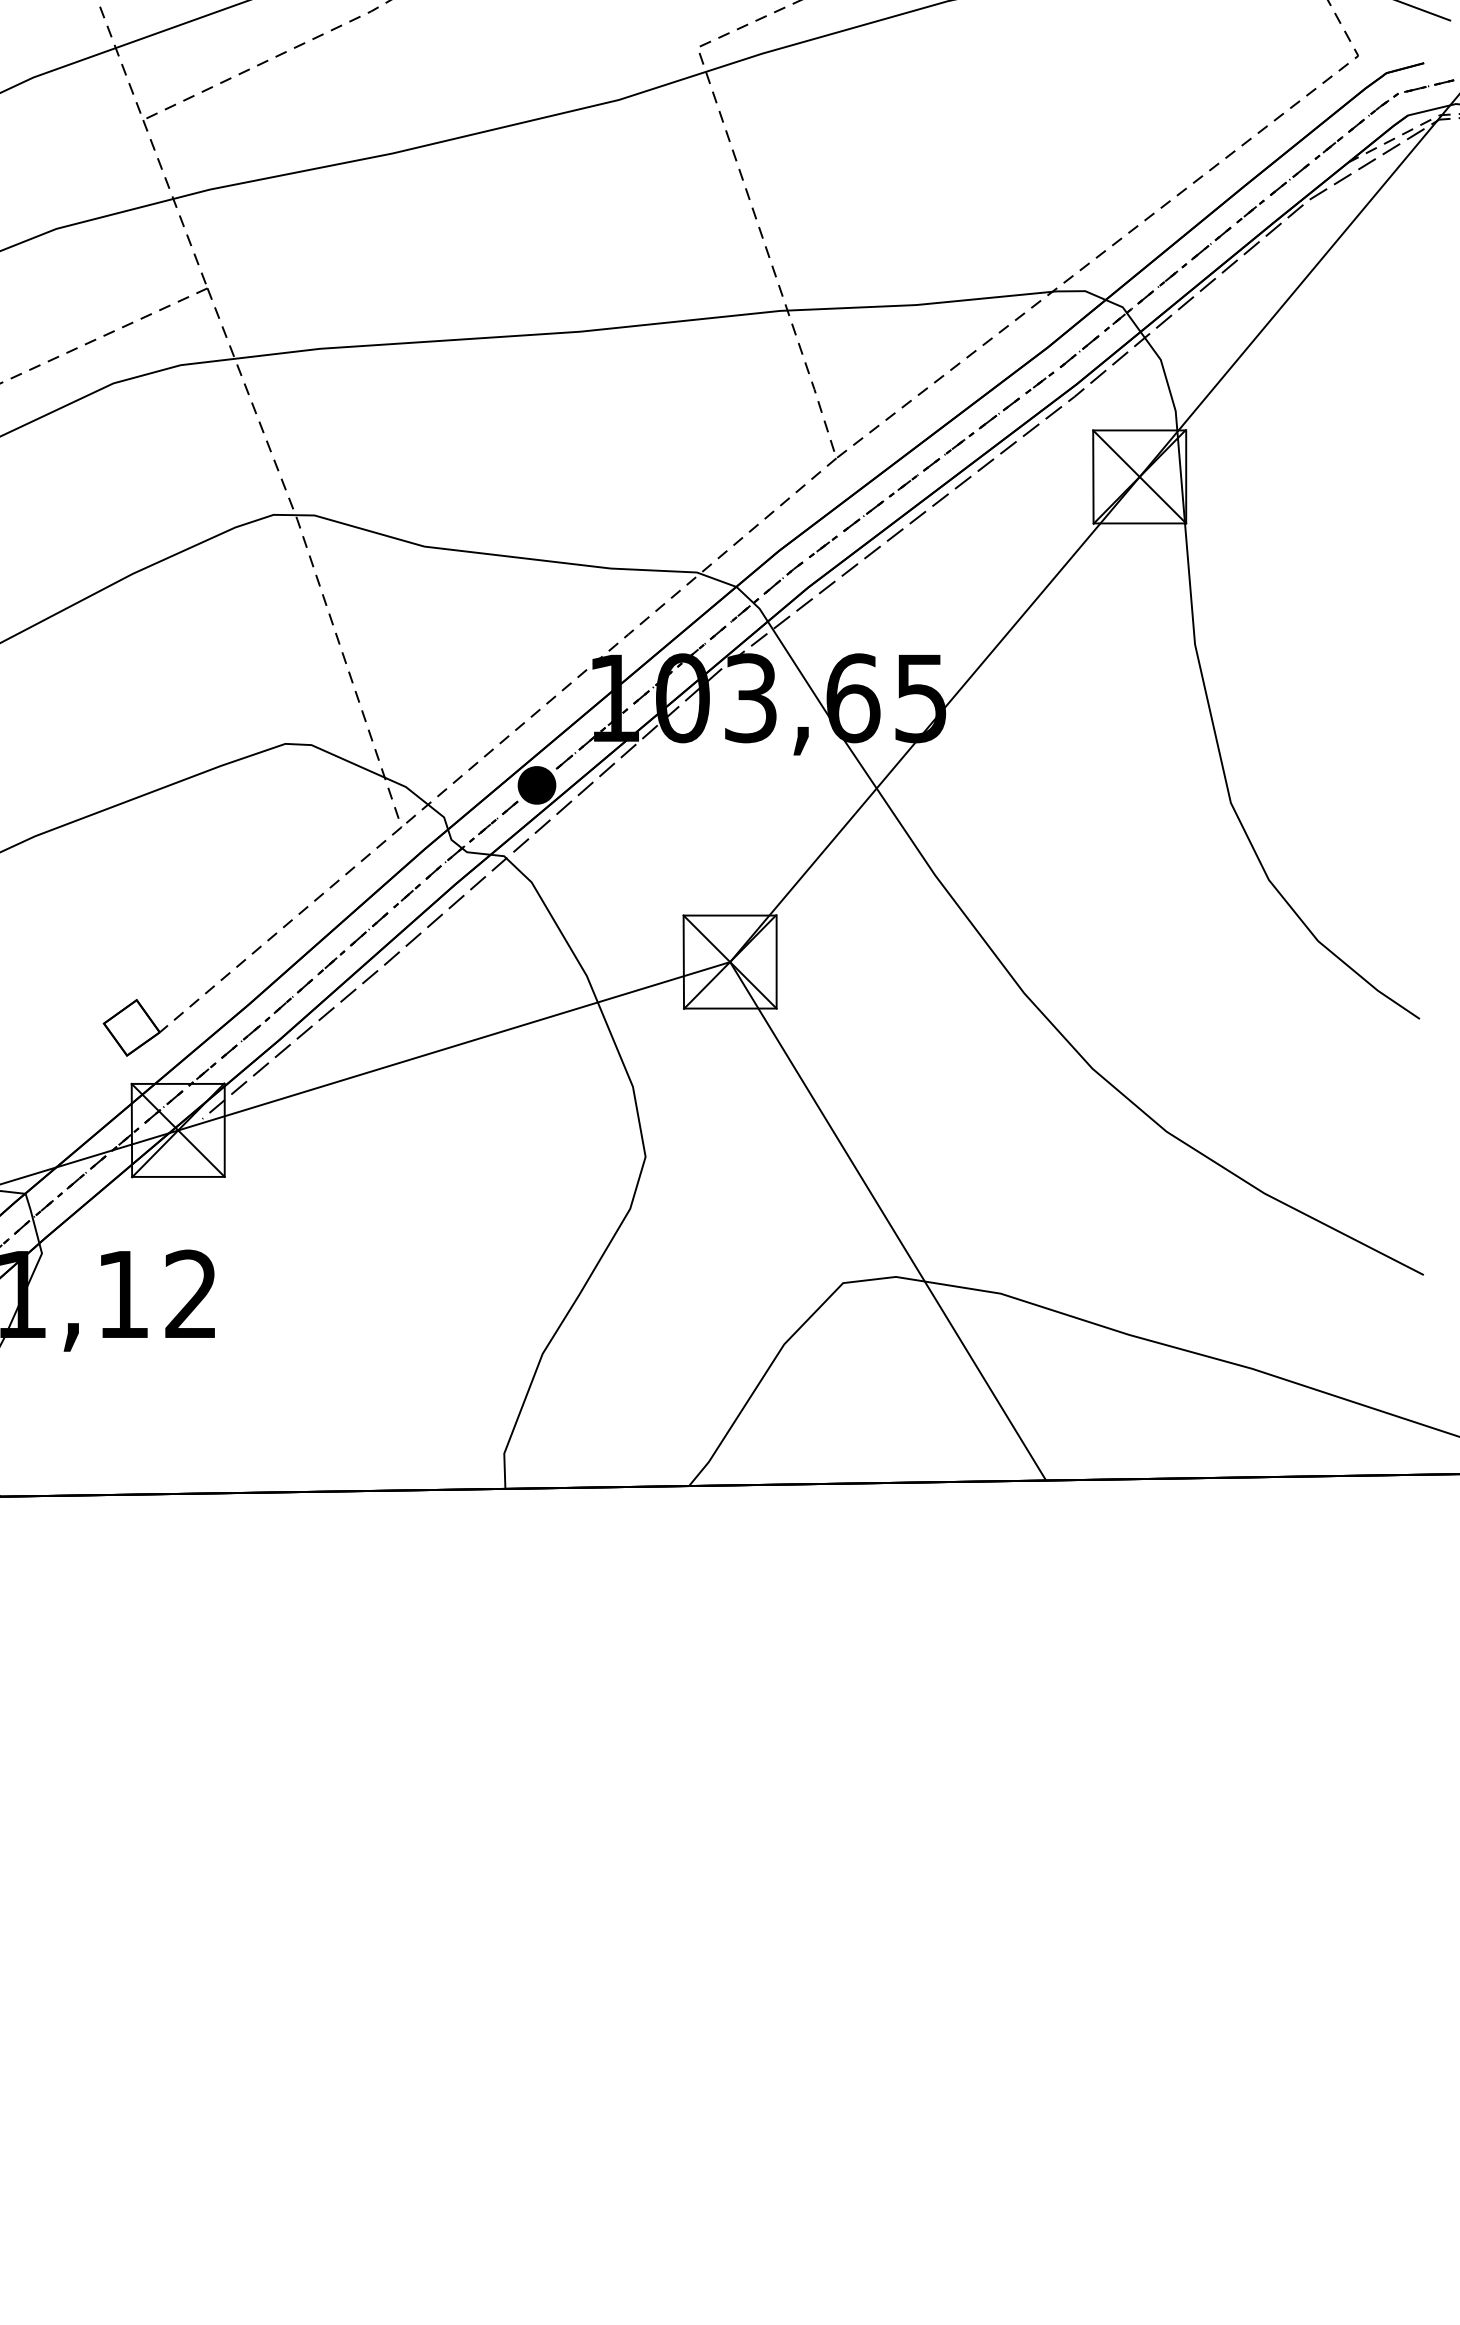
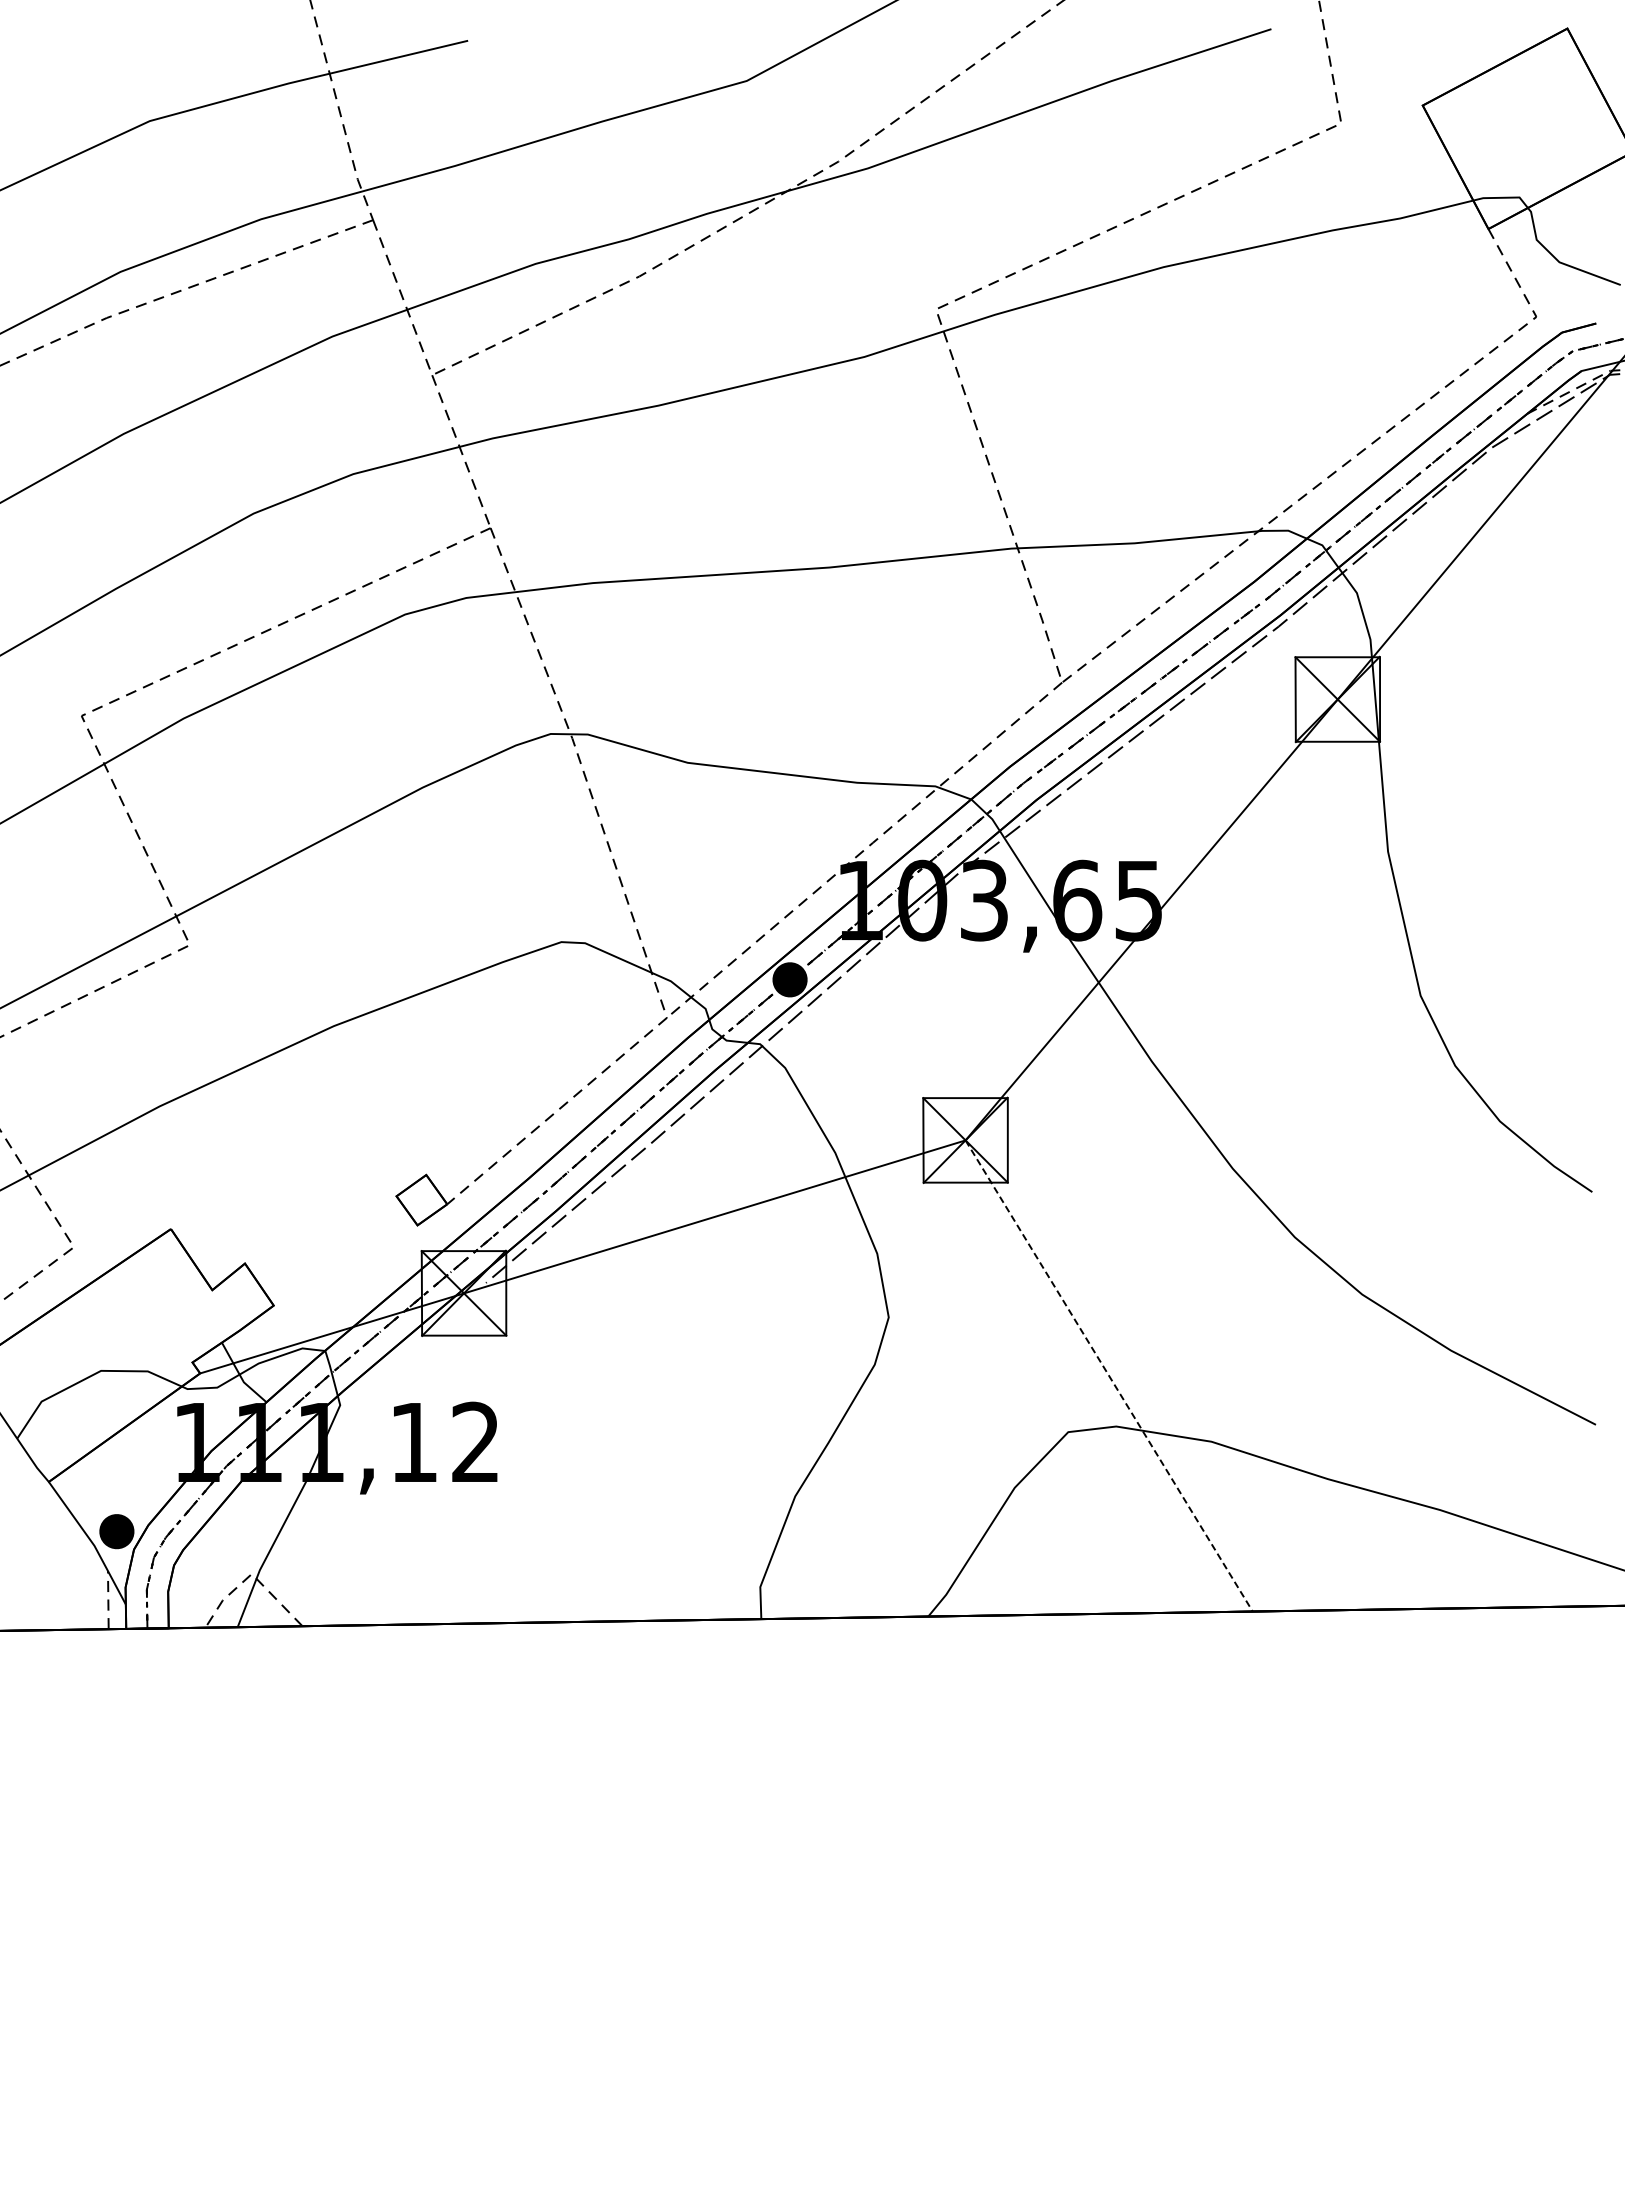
line: (888, 1220) -> (1109, 1375), solid -> dashed

